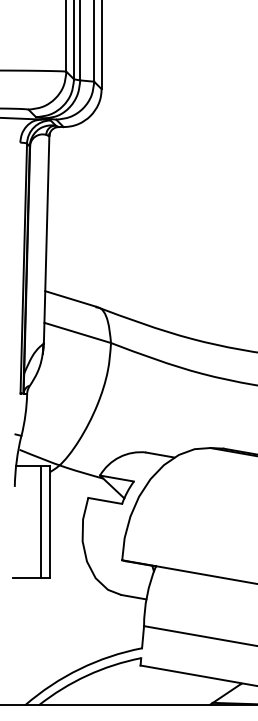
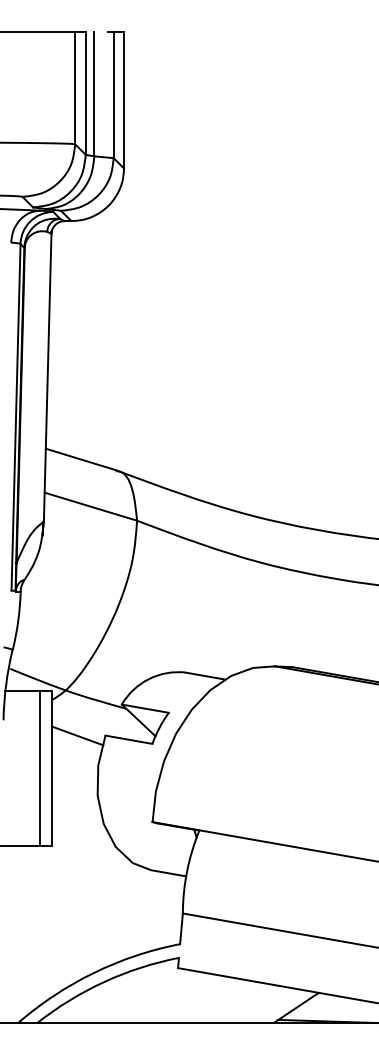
line: (68, 497) -> (77, 735), added

